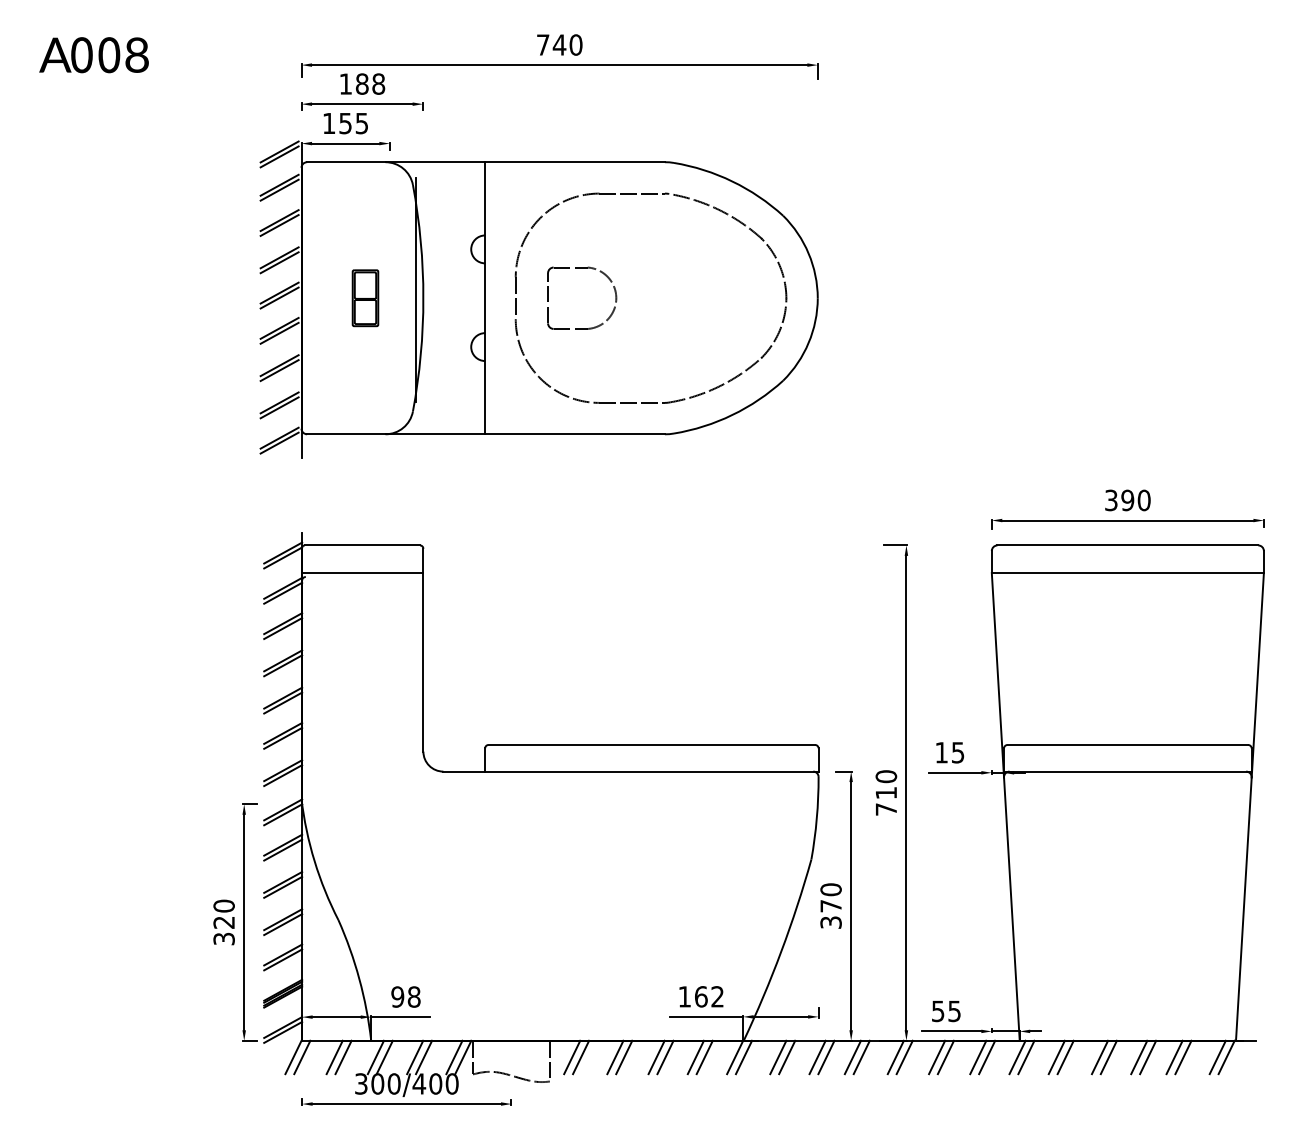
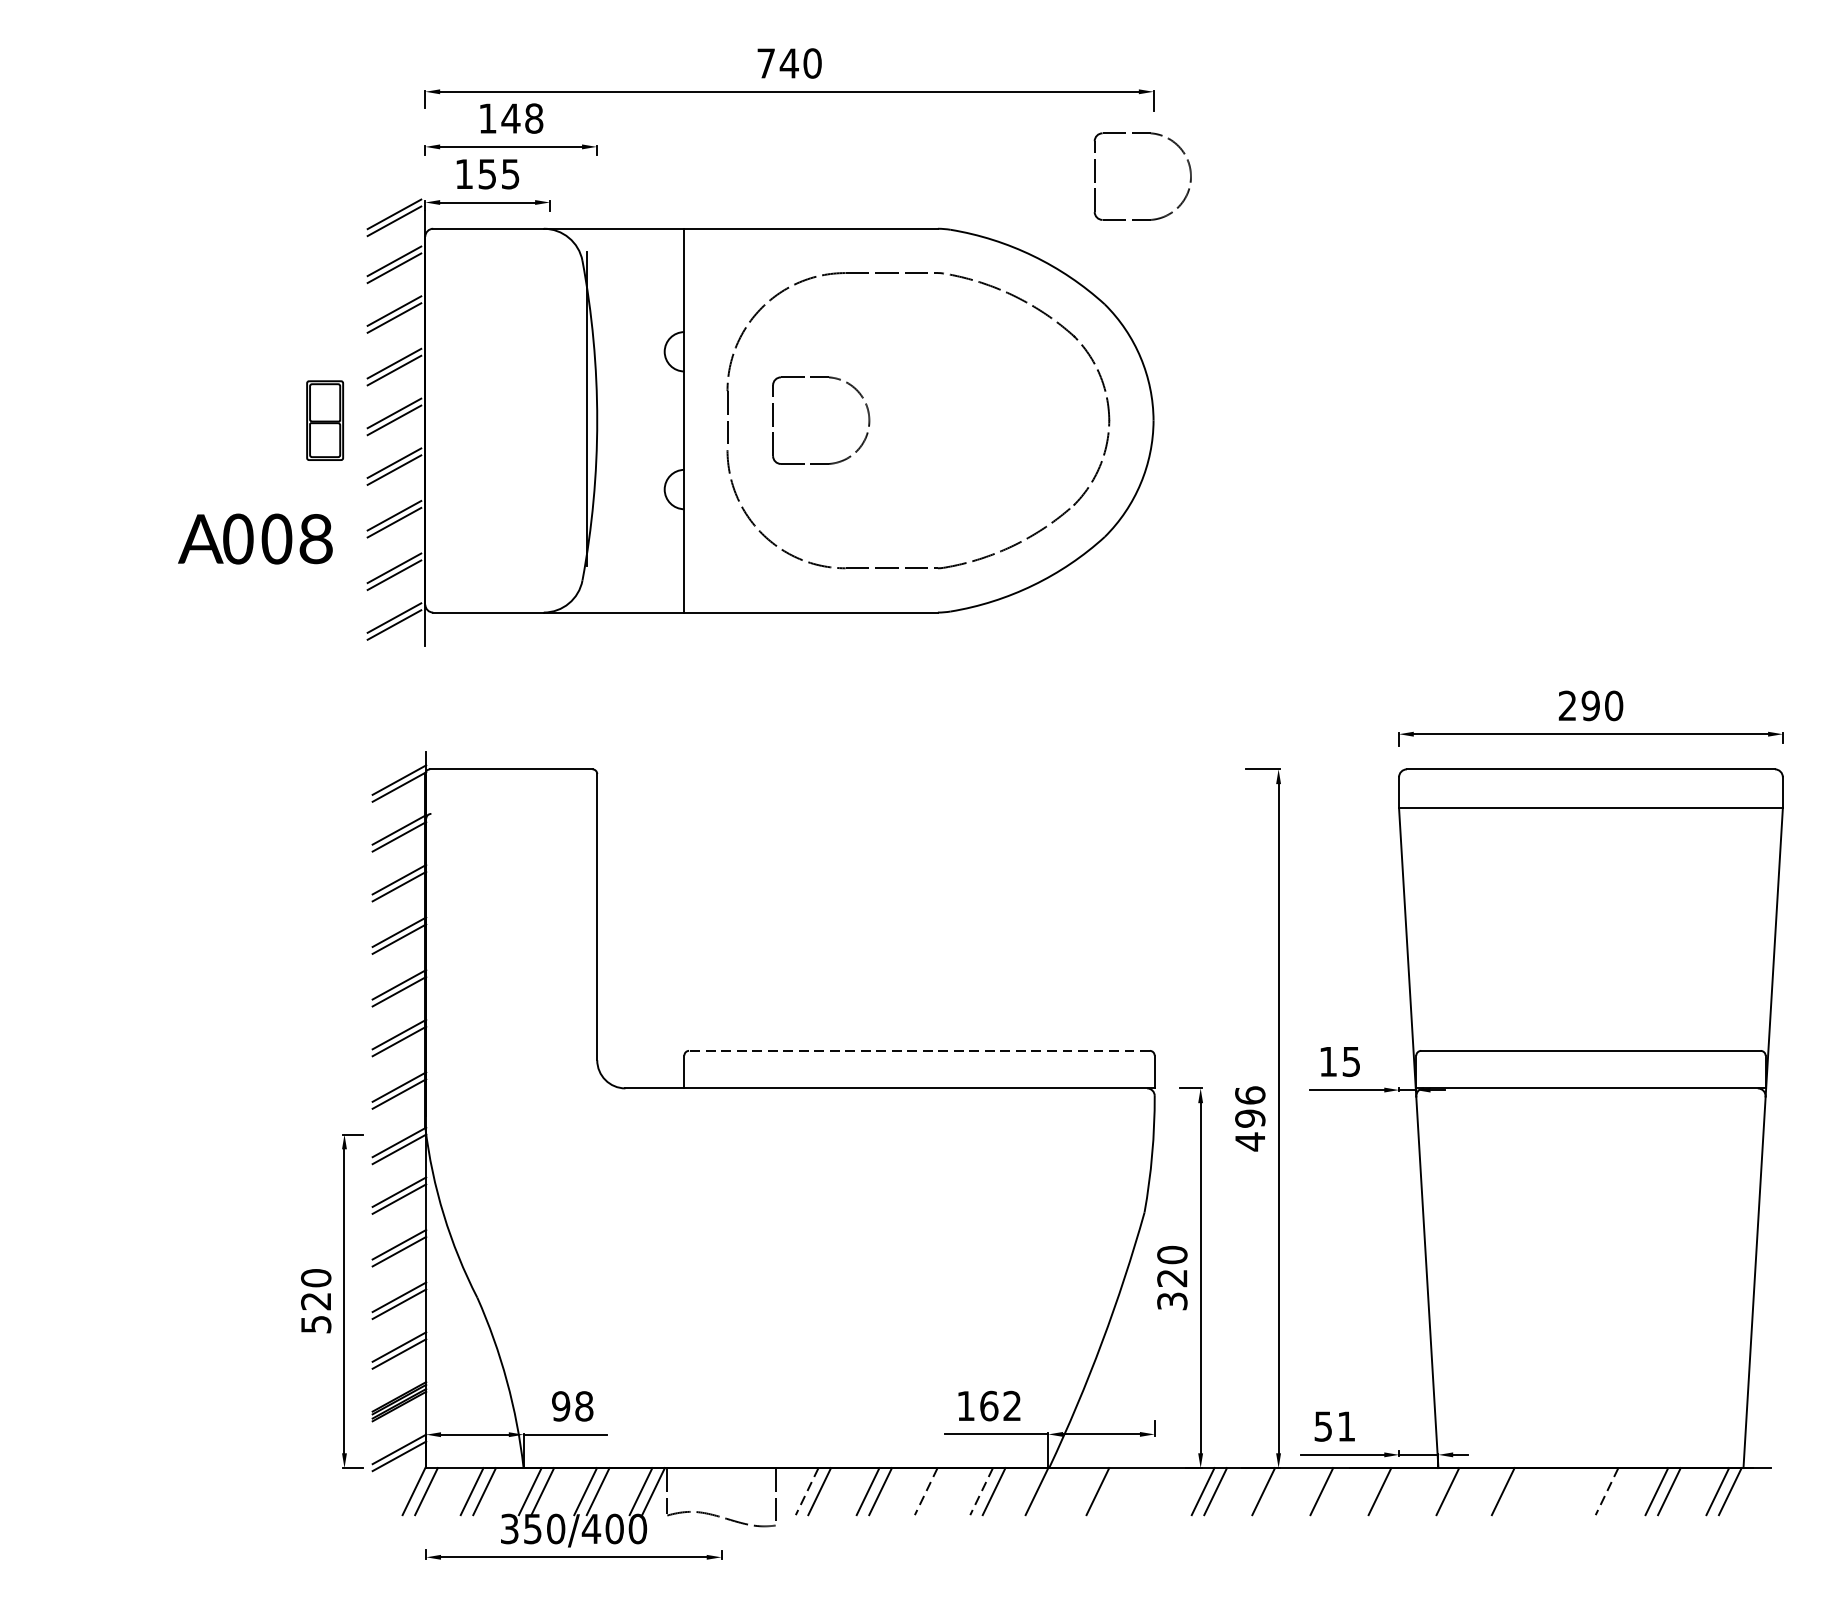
text: (93, 55) -> (254, 539), moved
text: (362, 83) -> (511, 117), 188 -> 148
part: (810, 95) -> (1143, 134), added
part: (365, 298) -> (325, 421), moved
text: (1111, 500) -> (1567, 705), 390 -> 290
line: (362, 573) -> (511, 808), removed
line: (651, 745) -> (919, 1051), solid -> dashed
text: (886, 793) -> (1250, 1119), 710 -> 496
text: (830, 906) -> (1171, 1278), 370 -> 320
text: (223, 938) -> (315, 1323), 320 -> 520
text: (954, 1011) -> (1346, 1426), 55 -> 51
line: (572, 1057) -> (807, 1491), solid -> dashed
line: (656, 1057) -> (926, 1491), solid -> dashed
line: (665, 1057) -> (938, 1491), removed
line: (695, 1057) -> (981, 1491), solid -> dashed
line: (743, 1057) -> (1048, 1491), removed
line: (787, 1057) -> (1110, 1491), removed
line: (817, 1057) -> (1153, 1491), removed
line: (826, 1057) -> (1165, 1491), removed
line: (904, 1057) -> (1275, 1491), removed
line: (945, 1057) -> (1333, 1491), removed
line: (987, 1057) -> (1392, 1491), removed
line: (1017, 1057) -> (1435, 1491), removed
line: (1056, 1057) -> (1490, 1491), removed
line: (1099, 1057) -> (1550, 1491), removed
line: (1108, 1057) -> (1563, 1491), removed
line: (1139, 1057) -> (1607, 1491), solid -> dashed
line: (1148, 1057) -> (1620, 1491), removed
text: (377, 1083) -> (532, 1528), 300/400 -> 350/400

